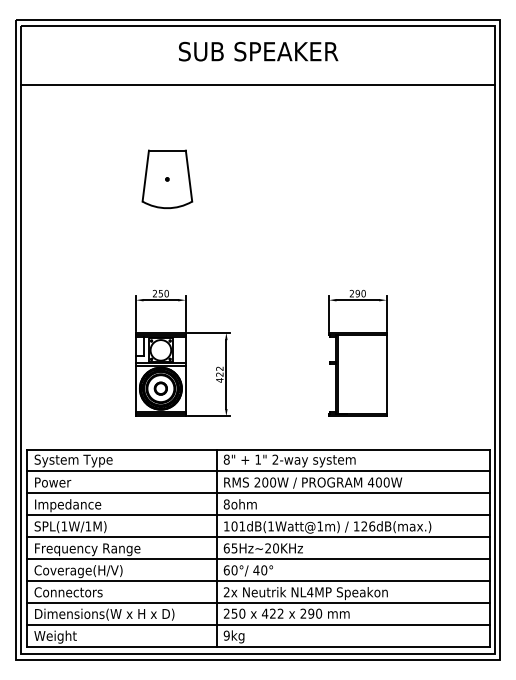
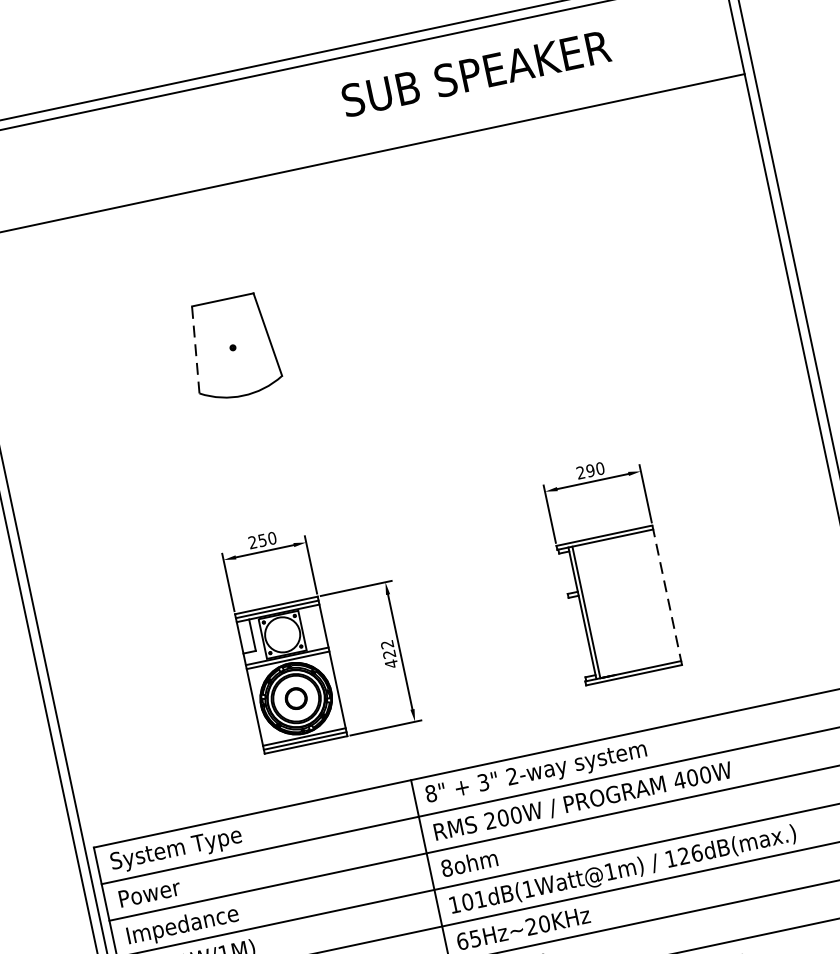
text: (258, 51) -> (476, 73), moved
line: (145, 176) -> (195, 350), solid -> dashed
line: (386, 374) -> (666, 595), solid -> dashed
text: (258, 459) -> (483, 782), 1" -> 3"

